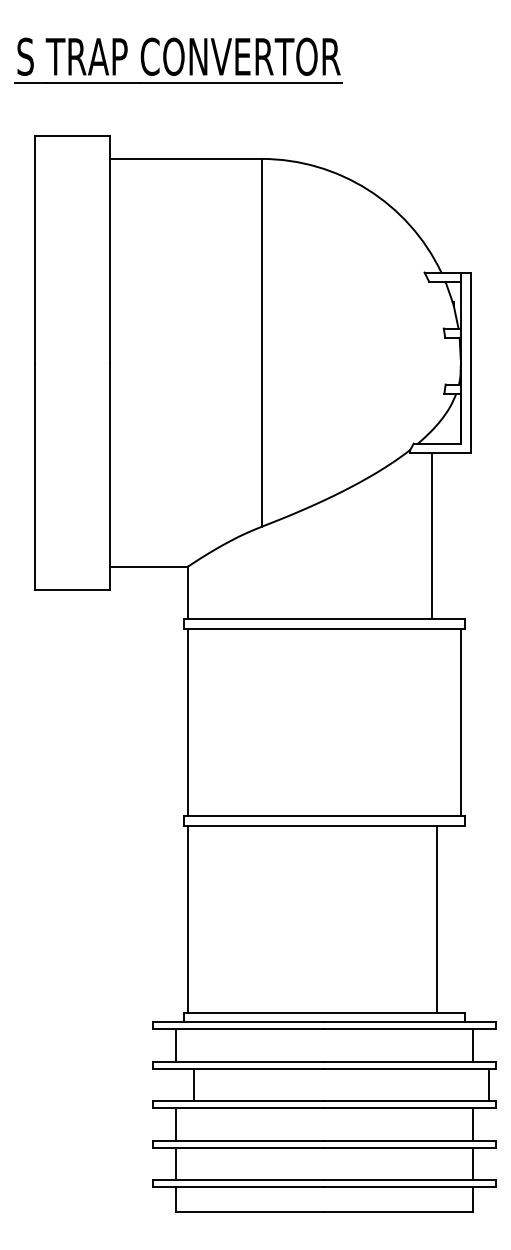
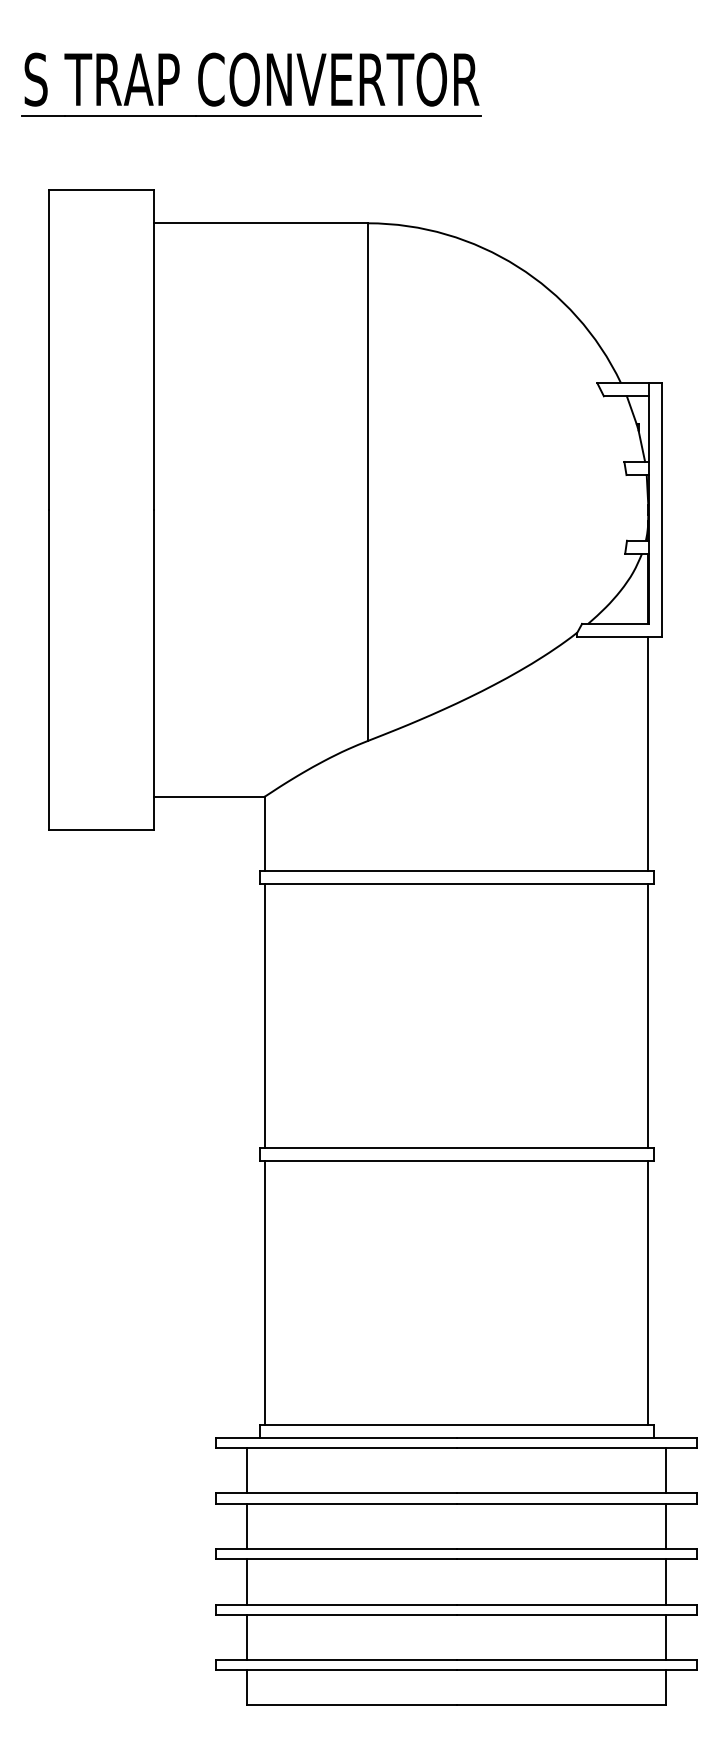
line: (432, 535) -> (648, 753), moved
line: (437, 919) -> (648, 1293), moved
line: (193, 1084) -> (247, 1525), moved
line: (489, 1084) -> (665, 1525), moved

